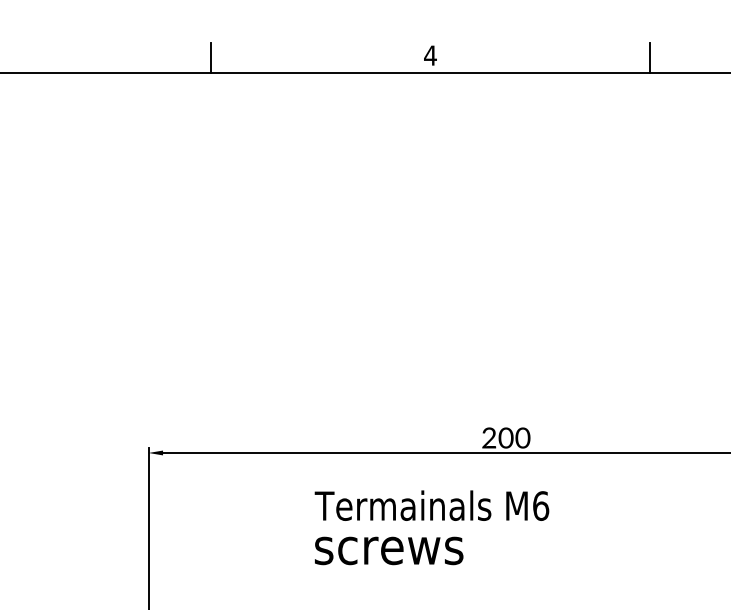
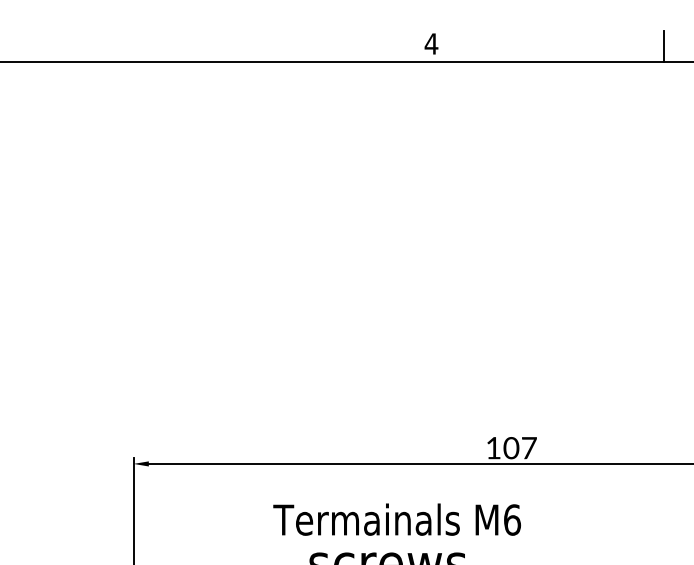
line: (211, 58) -> (200, 47), removed
text: (506, 437) -> (511, 447), 200 -> 107
text: (431, 505) -> (396, 519), moved

